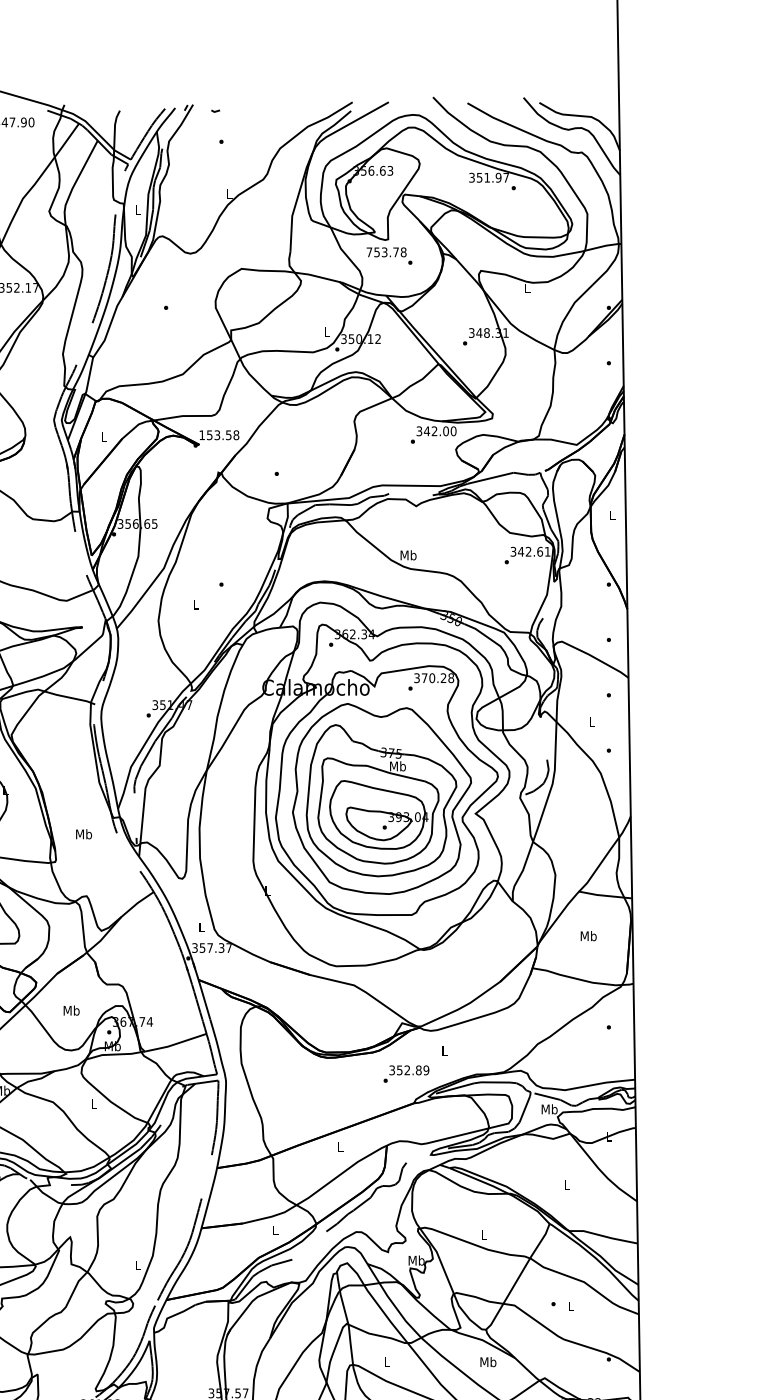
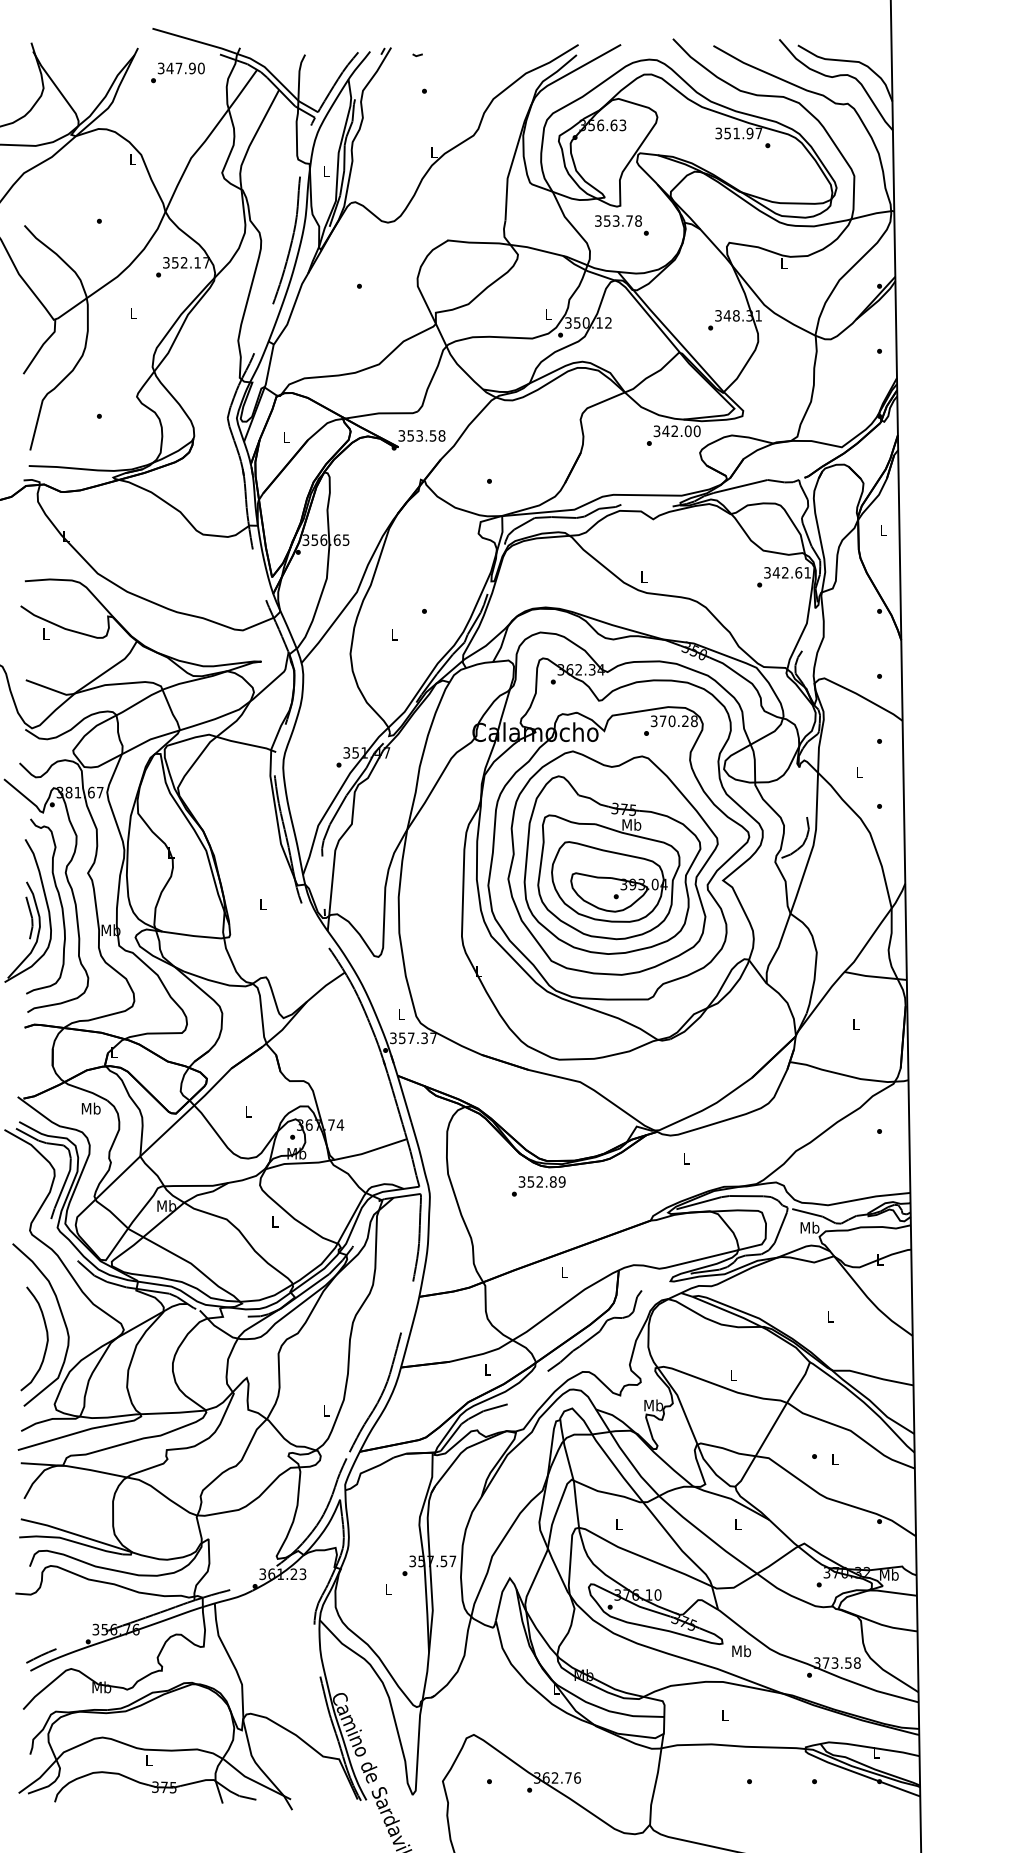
text: (369, 251) -> (598, 220), 753.78 -> 353.78
text: (201, 434) -> (401, 435), 153.58 -> 353.58
text: (407, 554) -> (643, 576), Mb -> L
text: (83, 834) -> (262, 904), Mb -> L
text: (588, 936) -> (855, 1024), Mb -> L
text: (71, 1010) -> (248, 1111), Mb -> L
text: (406, 1074) -> (538, 1186), moved
text: (487, 1361) -> (737, 1524), Mb -> L

